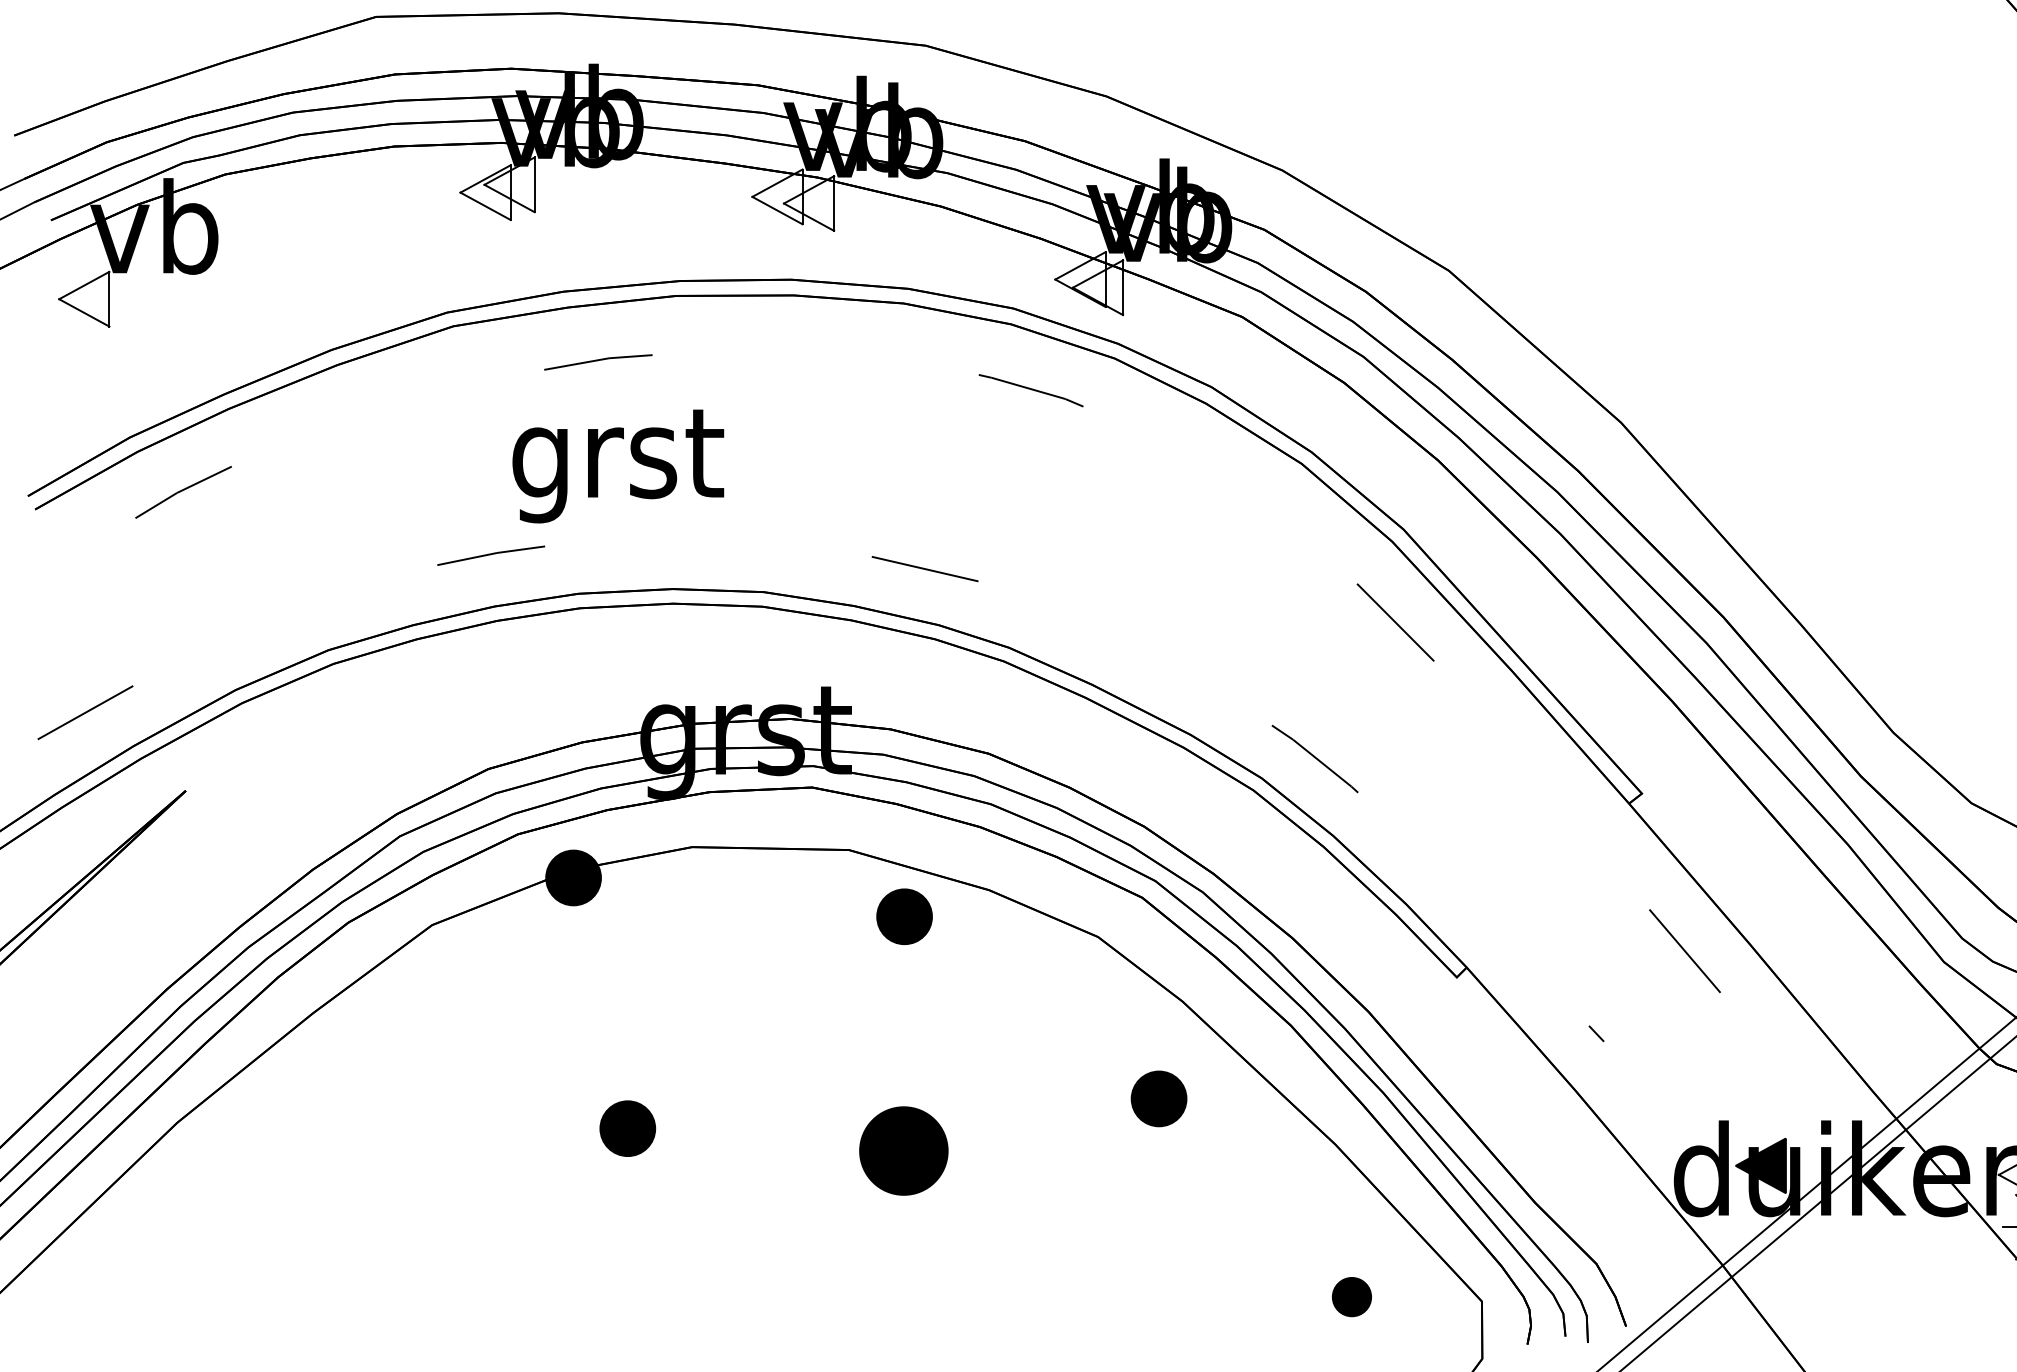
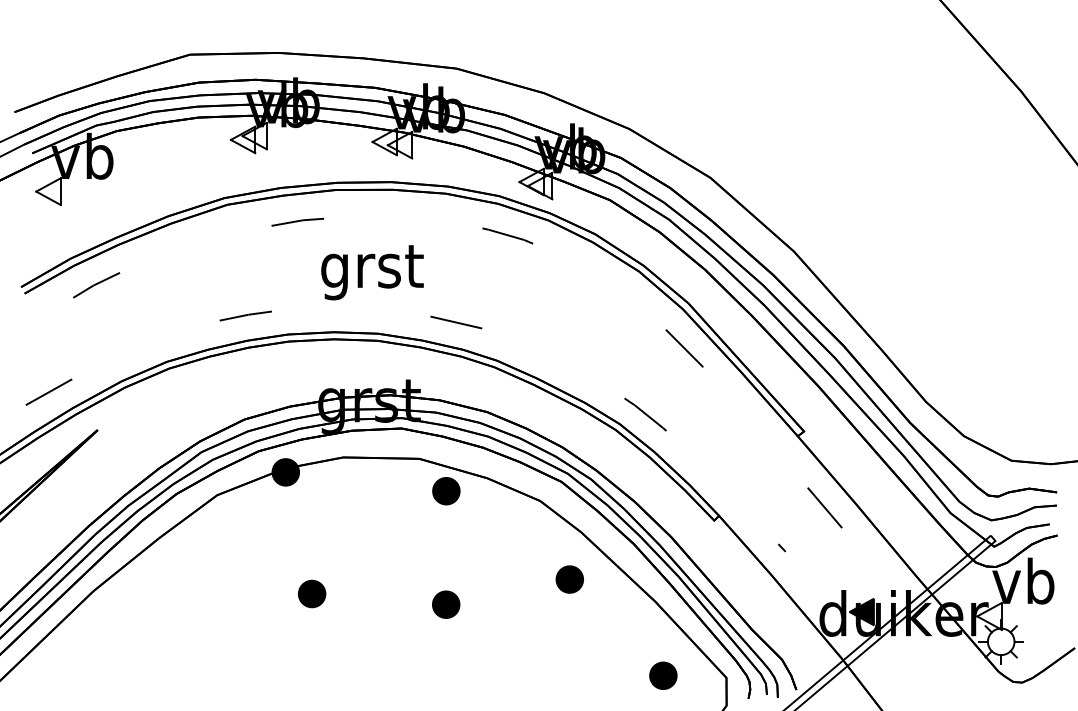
text: (618, 465) -> (372, 272), moved
part: (904, 1150) -> (446, 604), size x0.62
part: (1352, 1296) -> (663, 675), size x1.43

